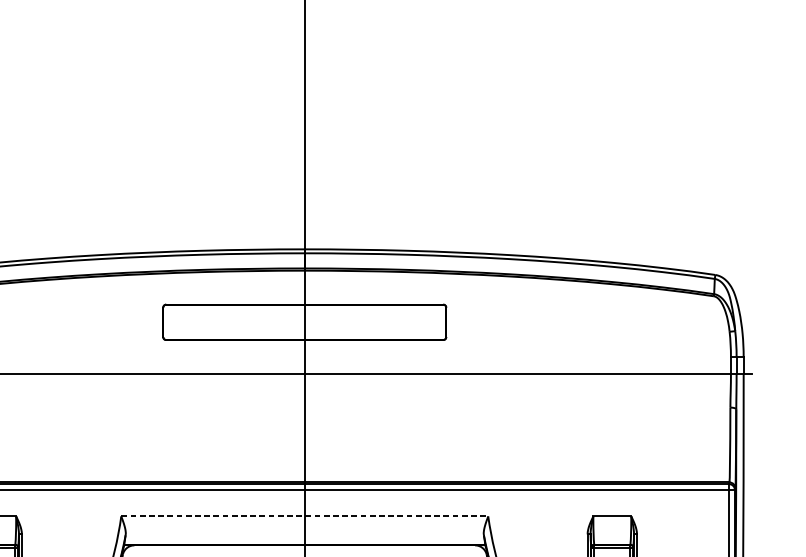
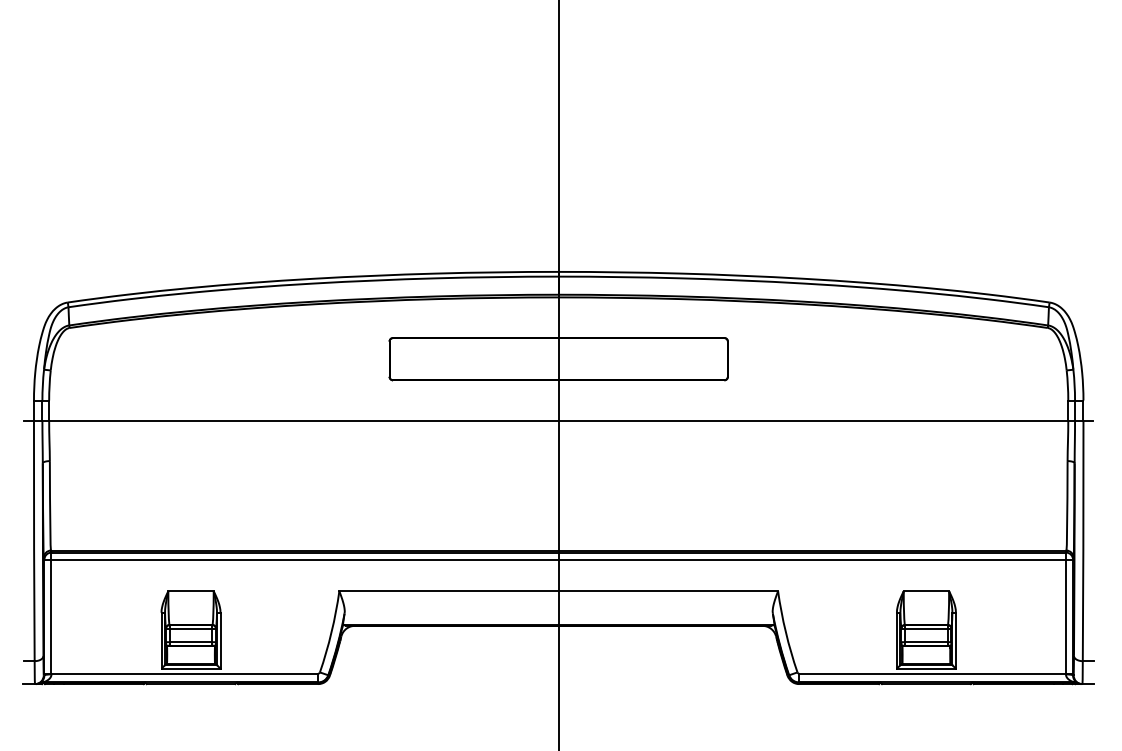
line: (305, 516) -> (559, 591), dashed -> solid

